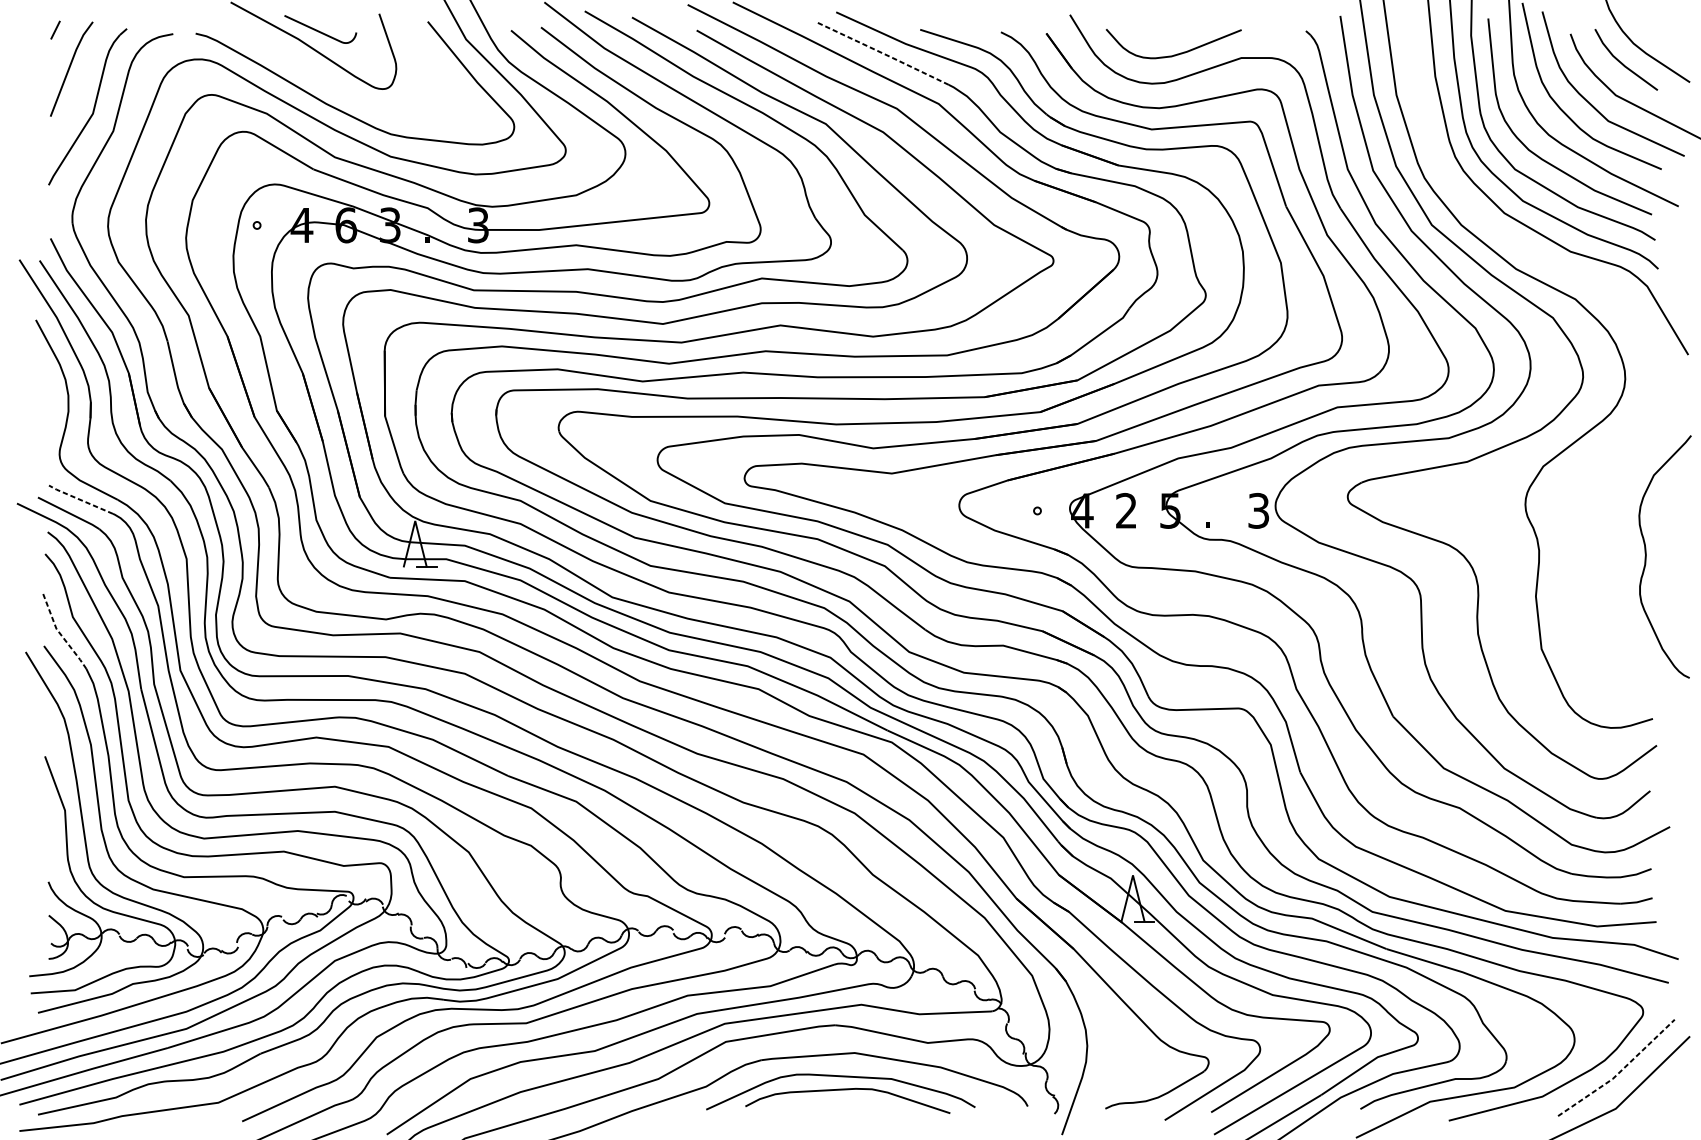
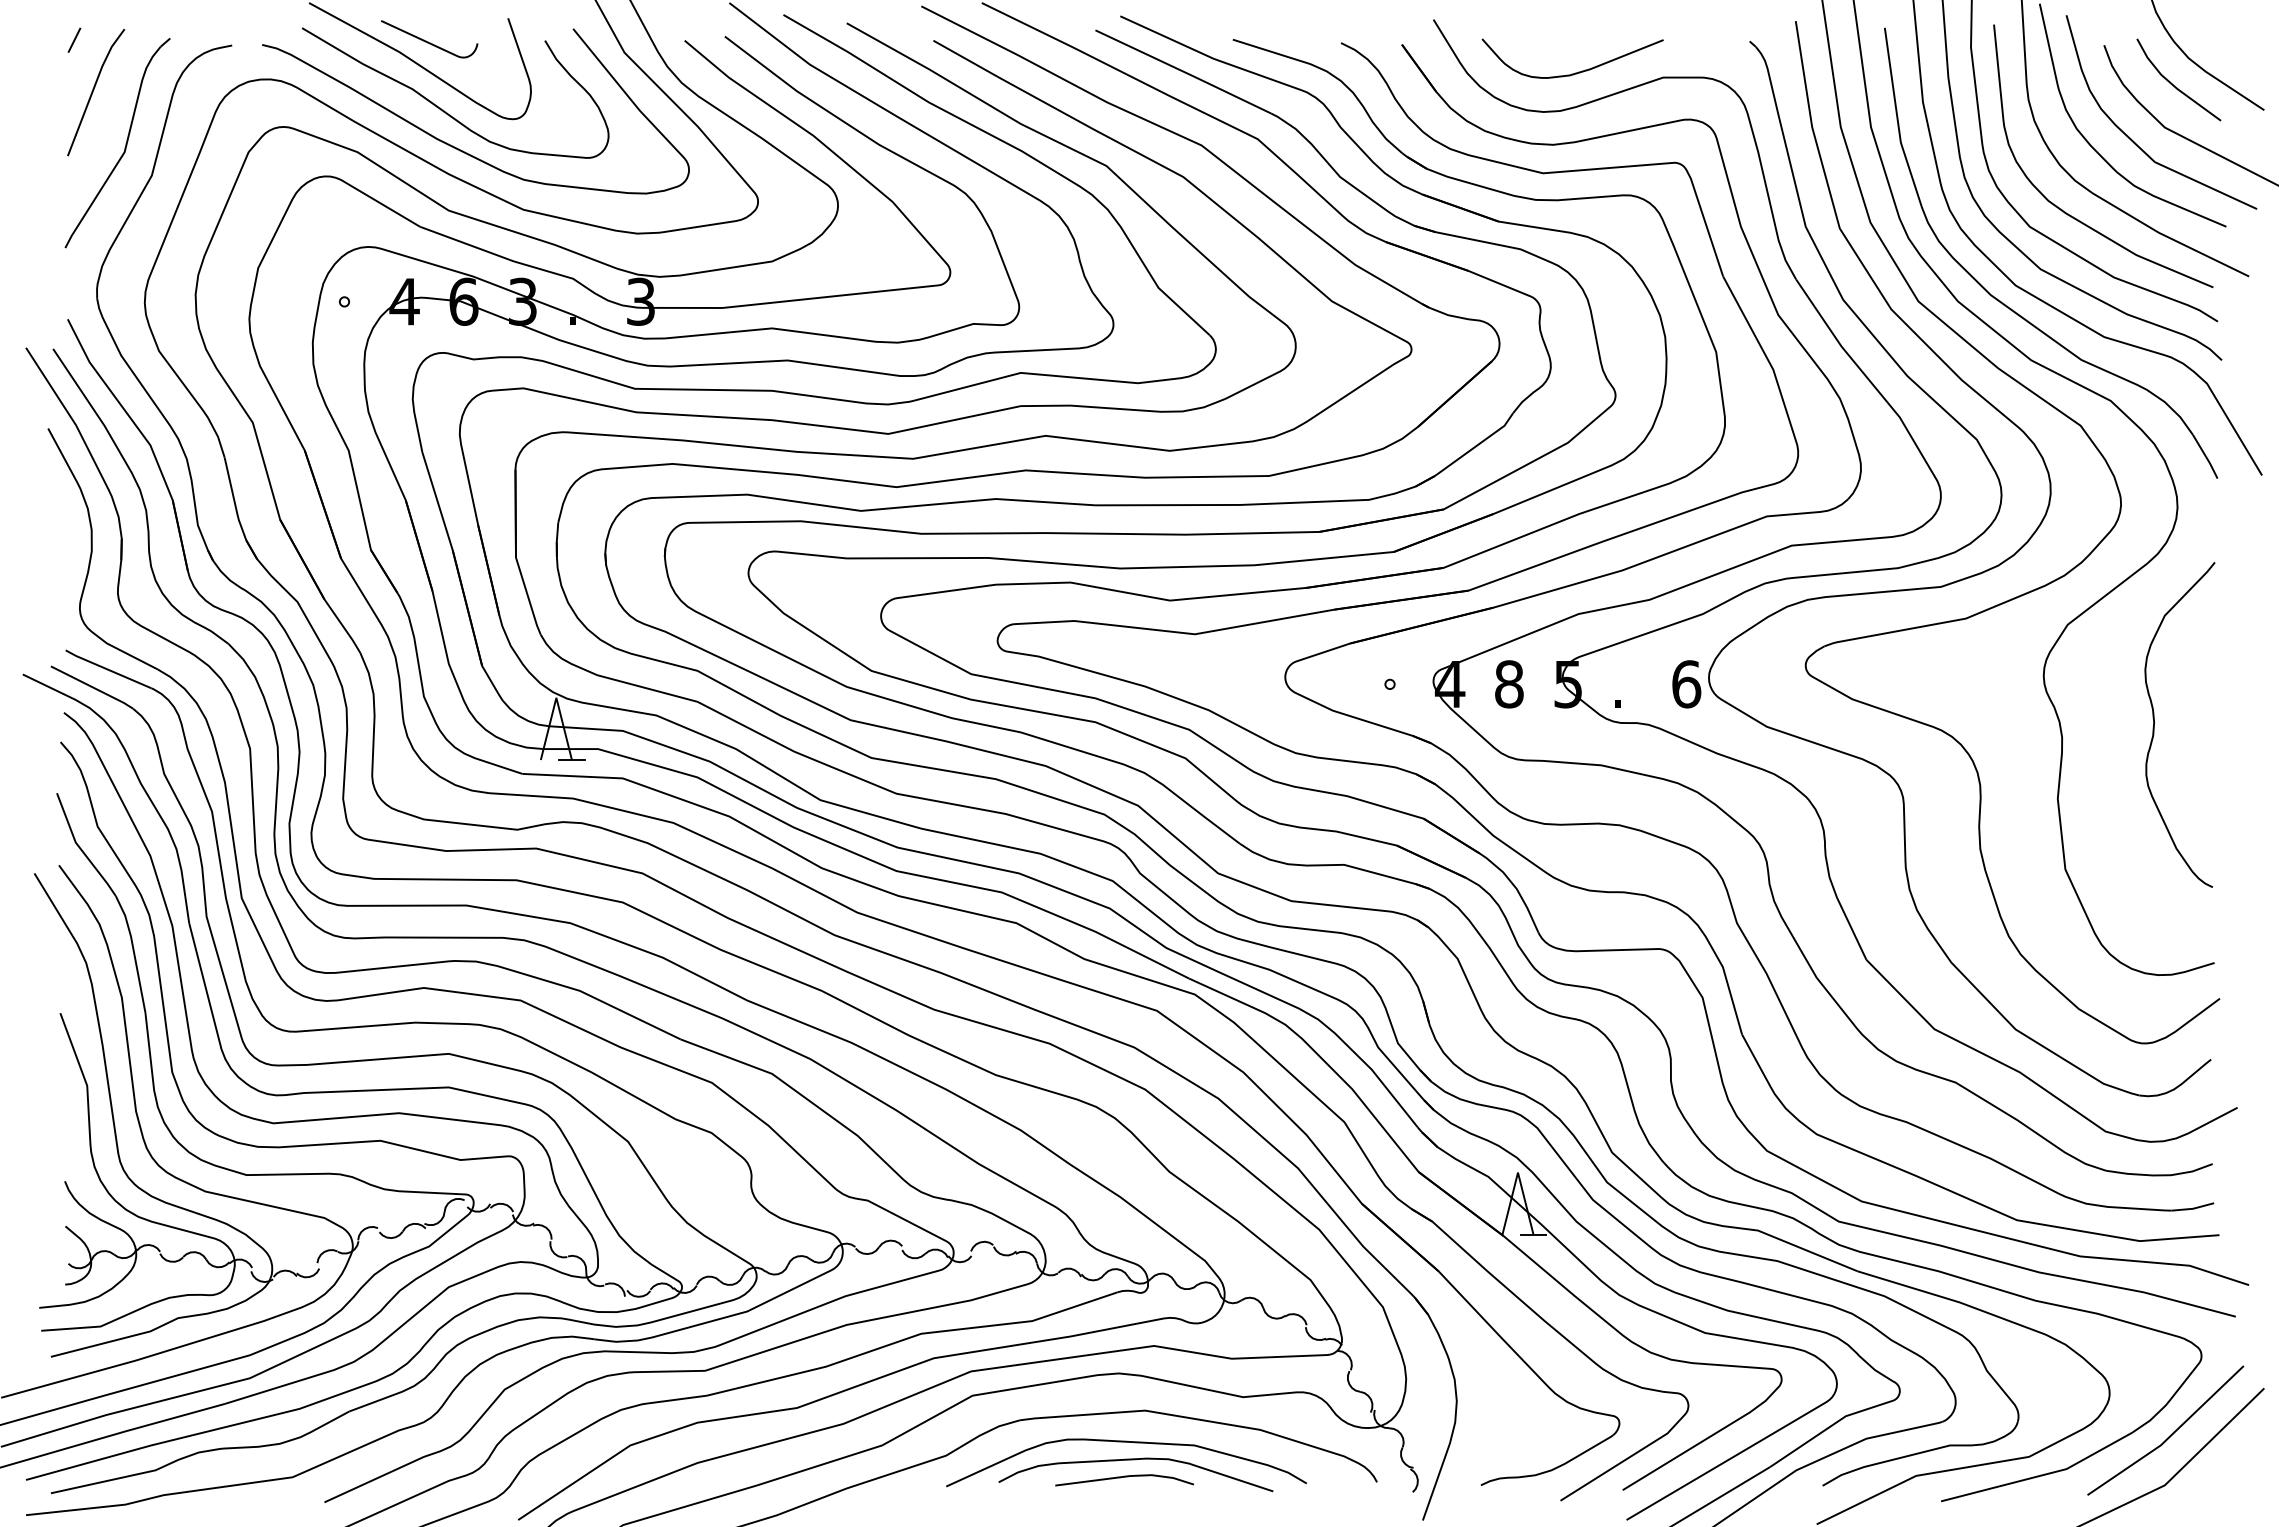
line: (883, 53) -> (1183, 71), dashed -> solid
curve: (331, 82) -> (444, 110), added
part: (1503, 231) -> (2014, 310), added
line: (80, 499) -> (107, 669), dashed -> solid
text: (1126, 511) -> (1509, 684), 2 -> 8
text: (1258, 511) -> (1686, 684), 3 -> 6
curve: (1646, 555) -> (2155, 722), moved
line: (60, 633) -> (80, 848), dashed -> solid
line: (1620, 1072) -> (2170, 1436), dashed -> solid
line: (839, 1102) -> (1124, 1477), added

